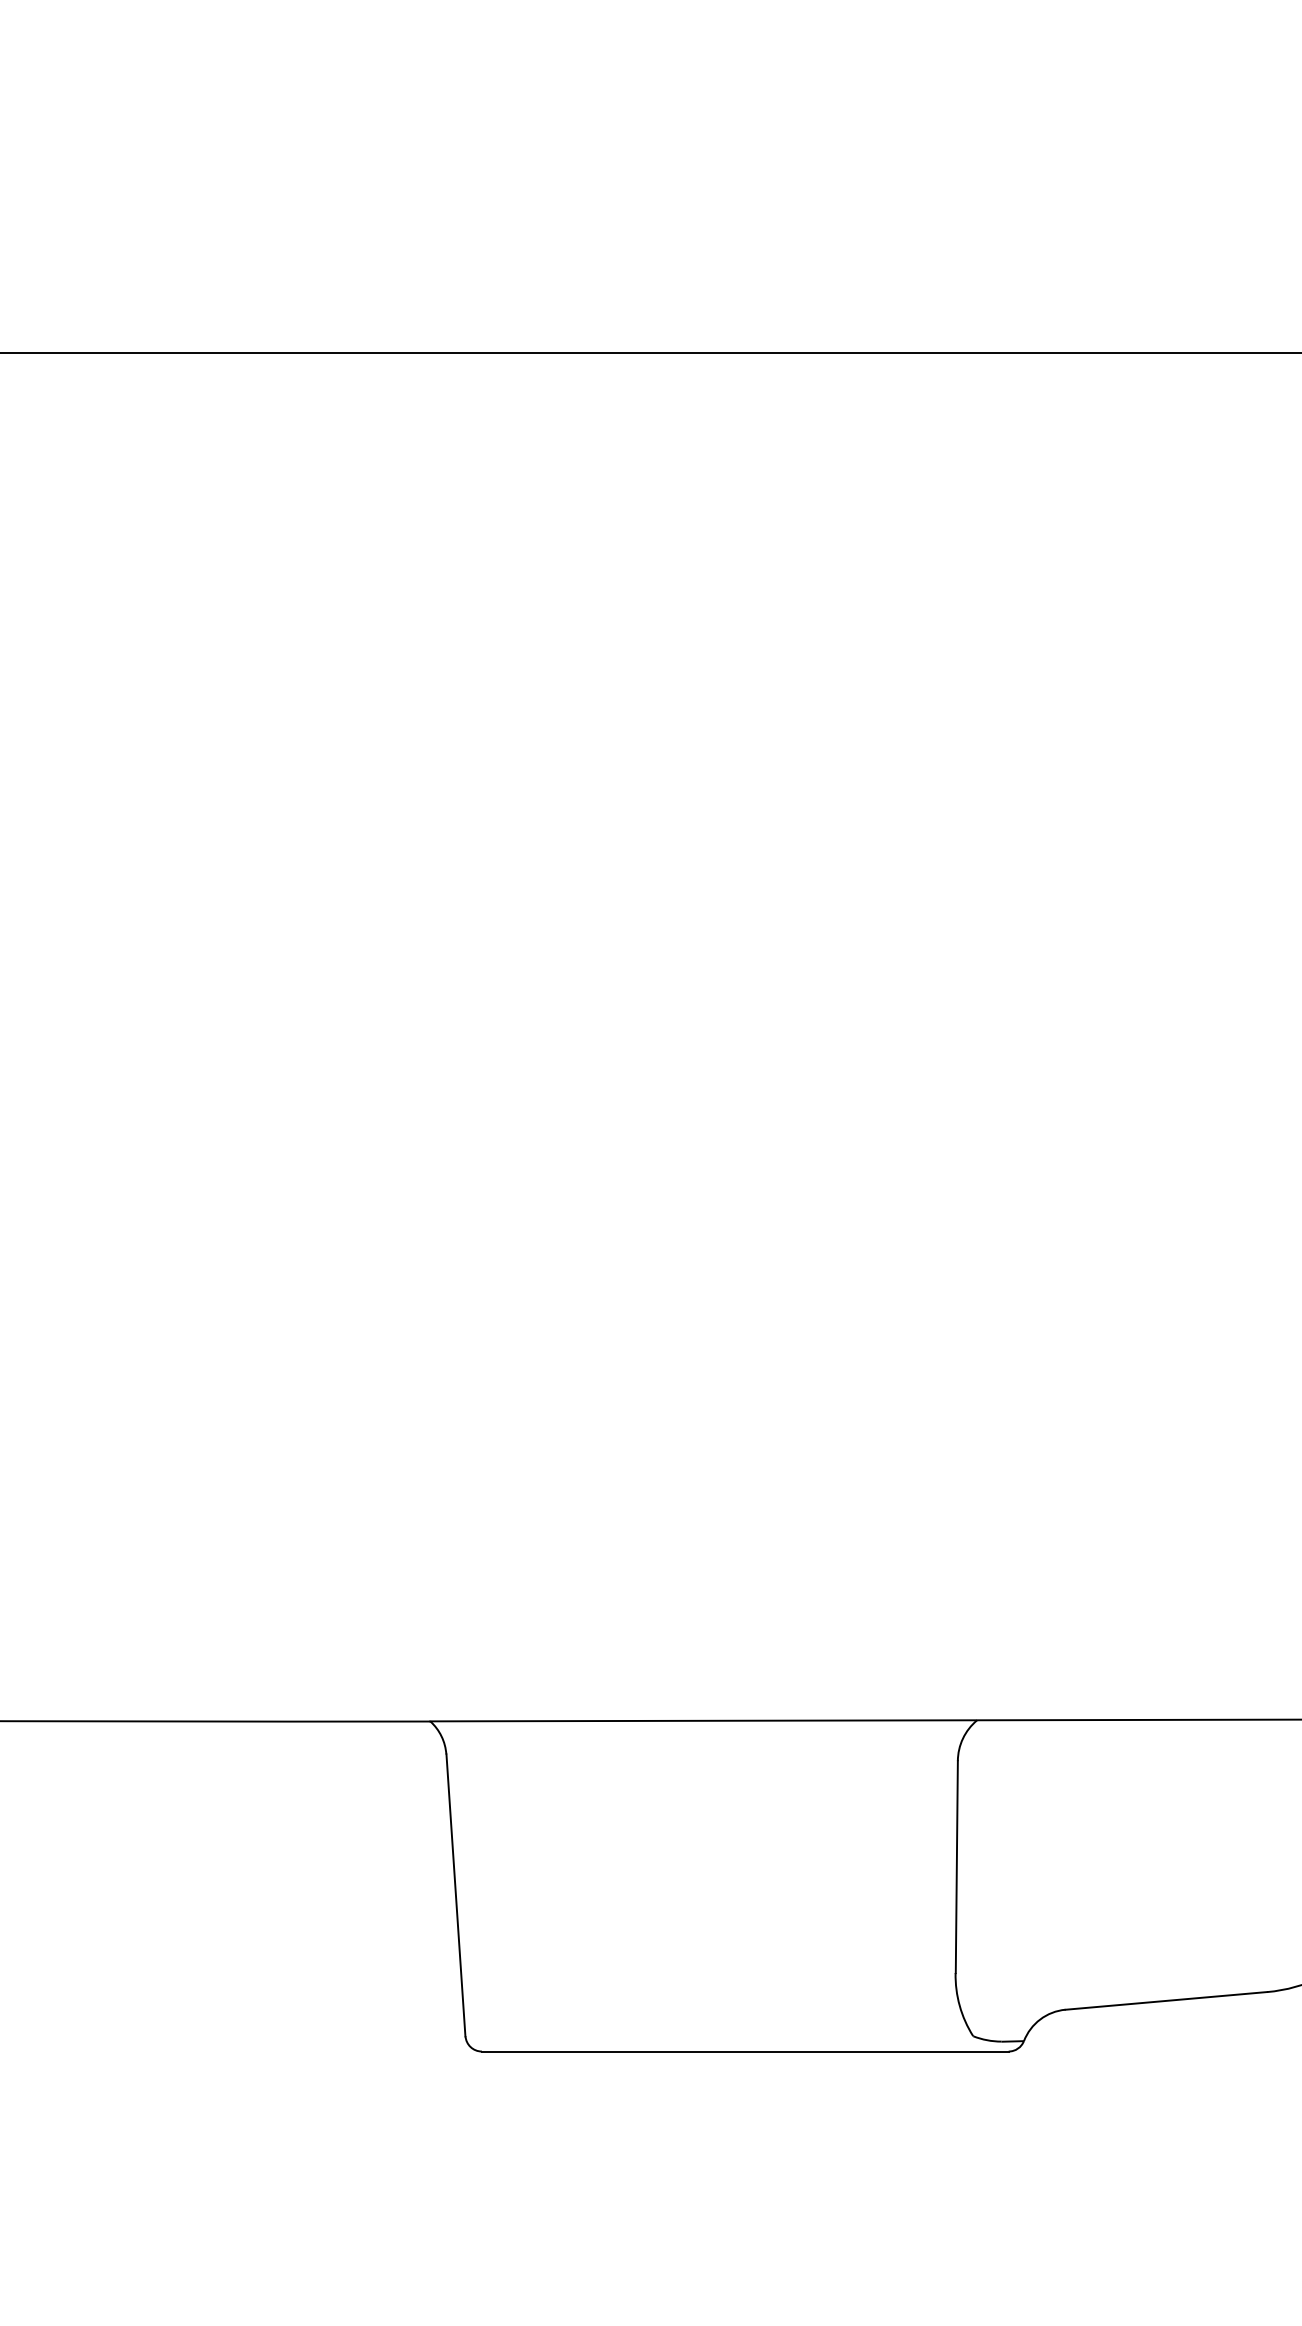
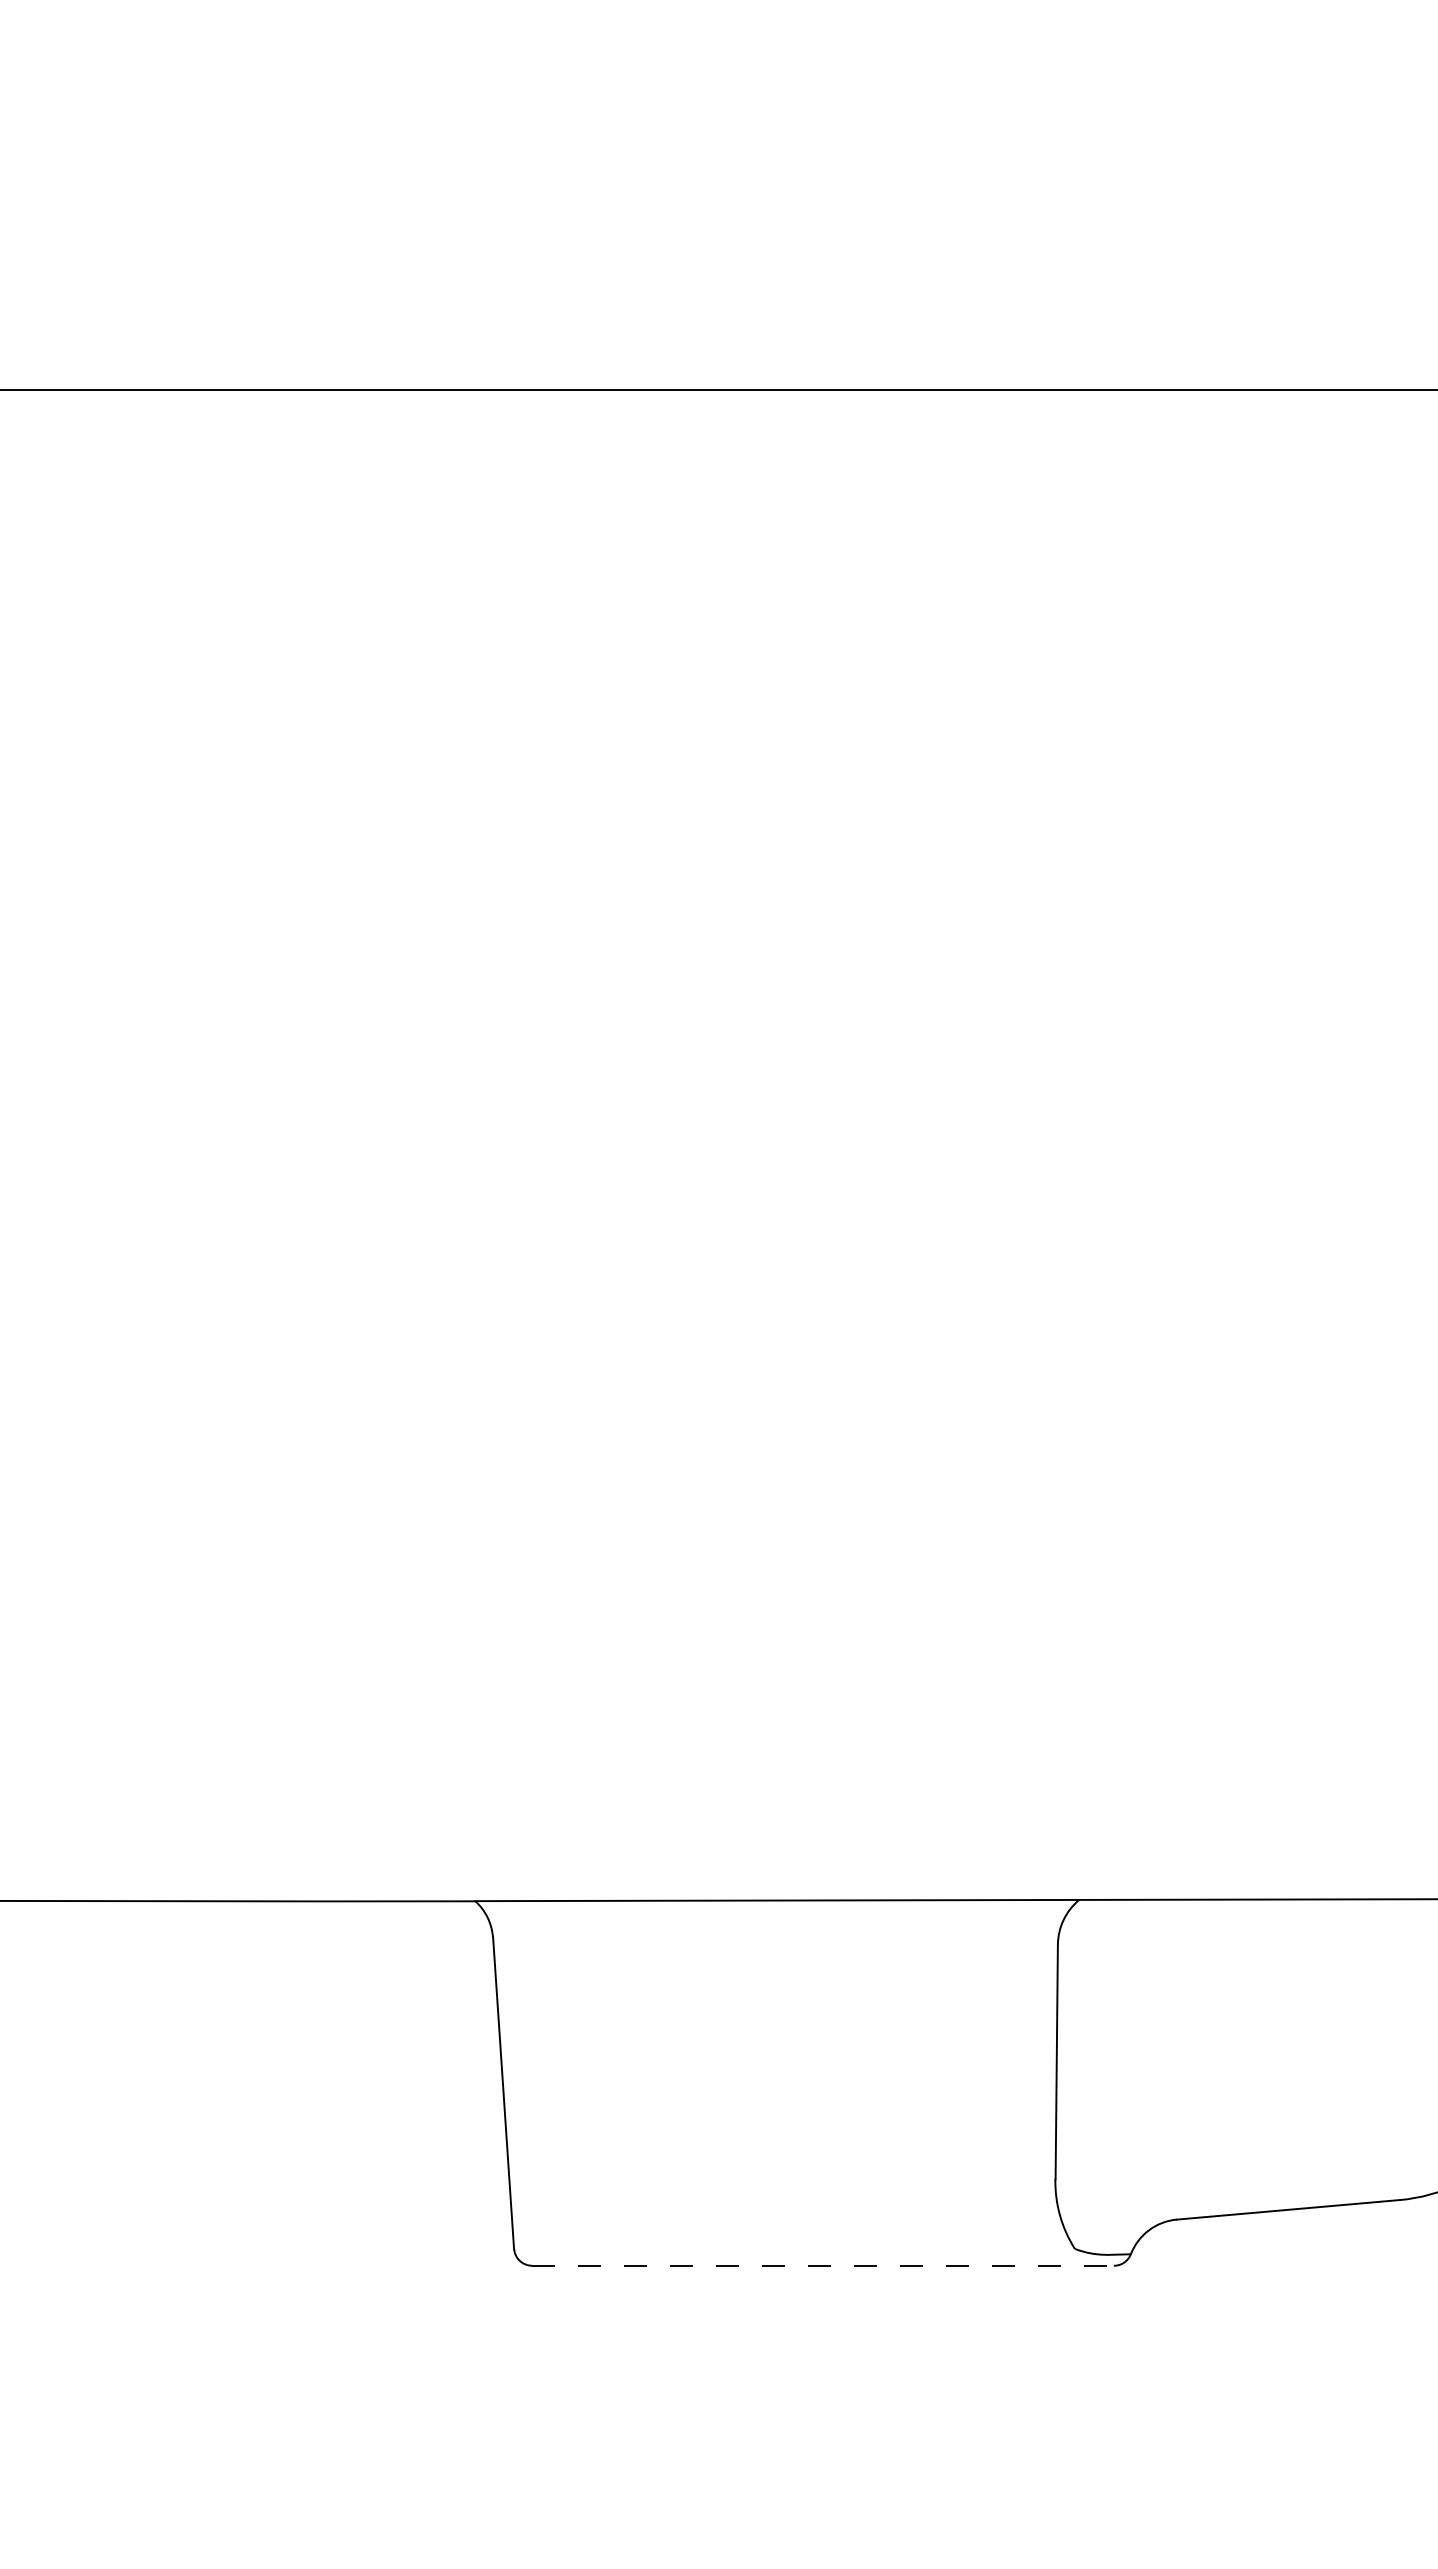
line: (745, 2051) -> (823, 2265), solid -> dashed

